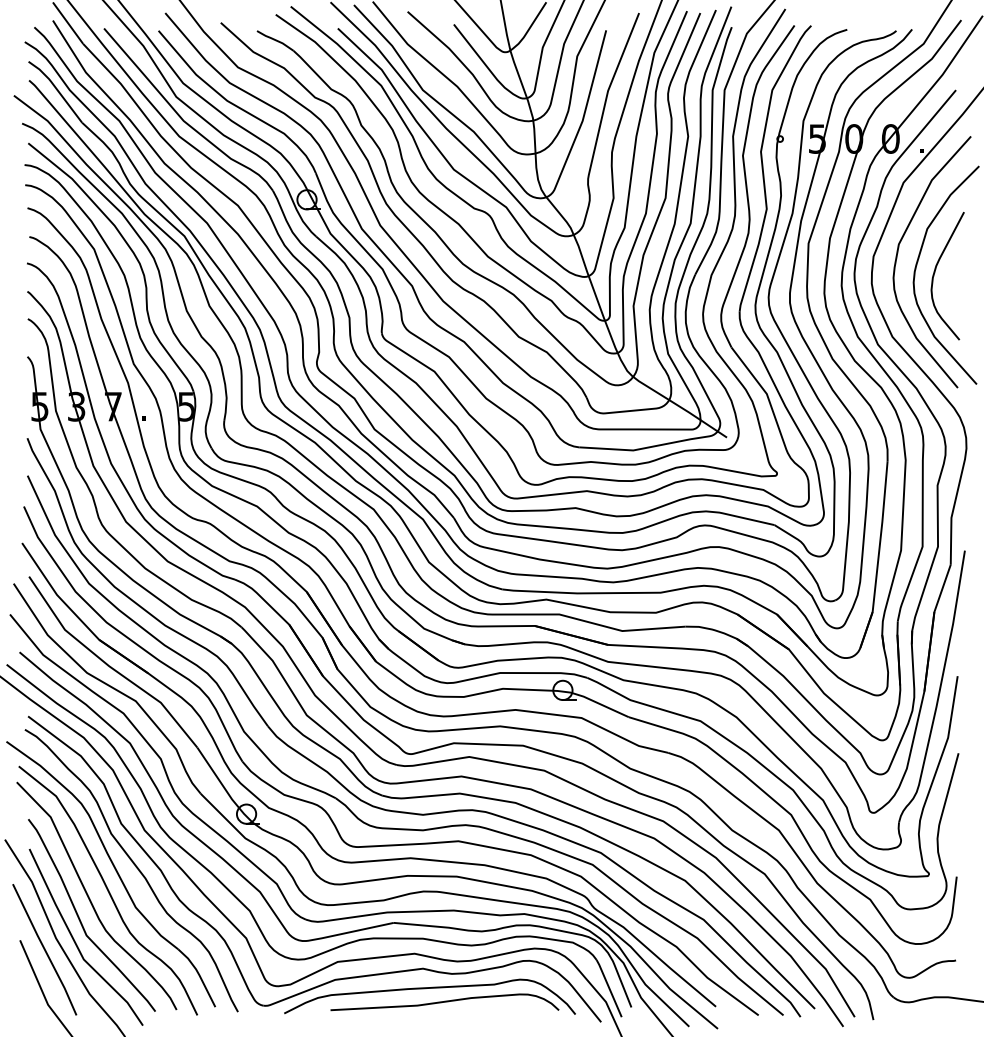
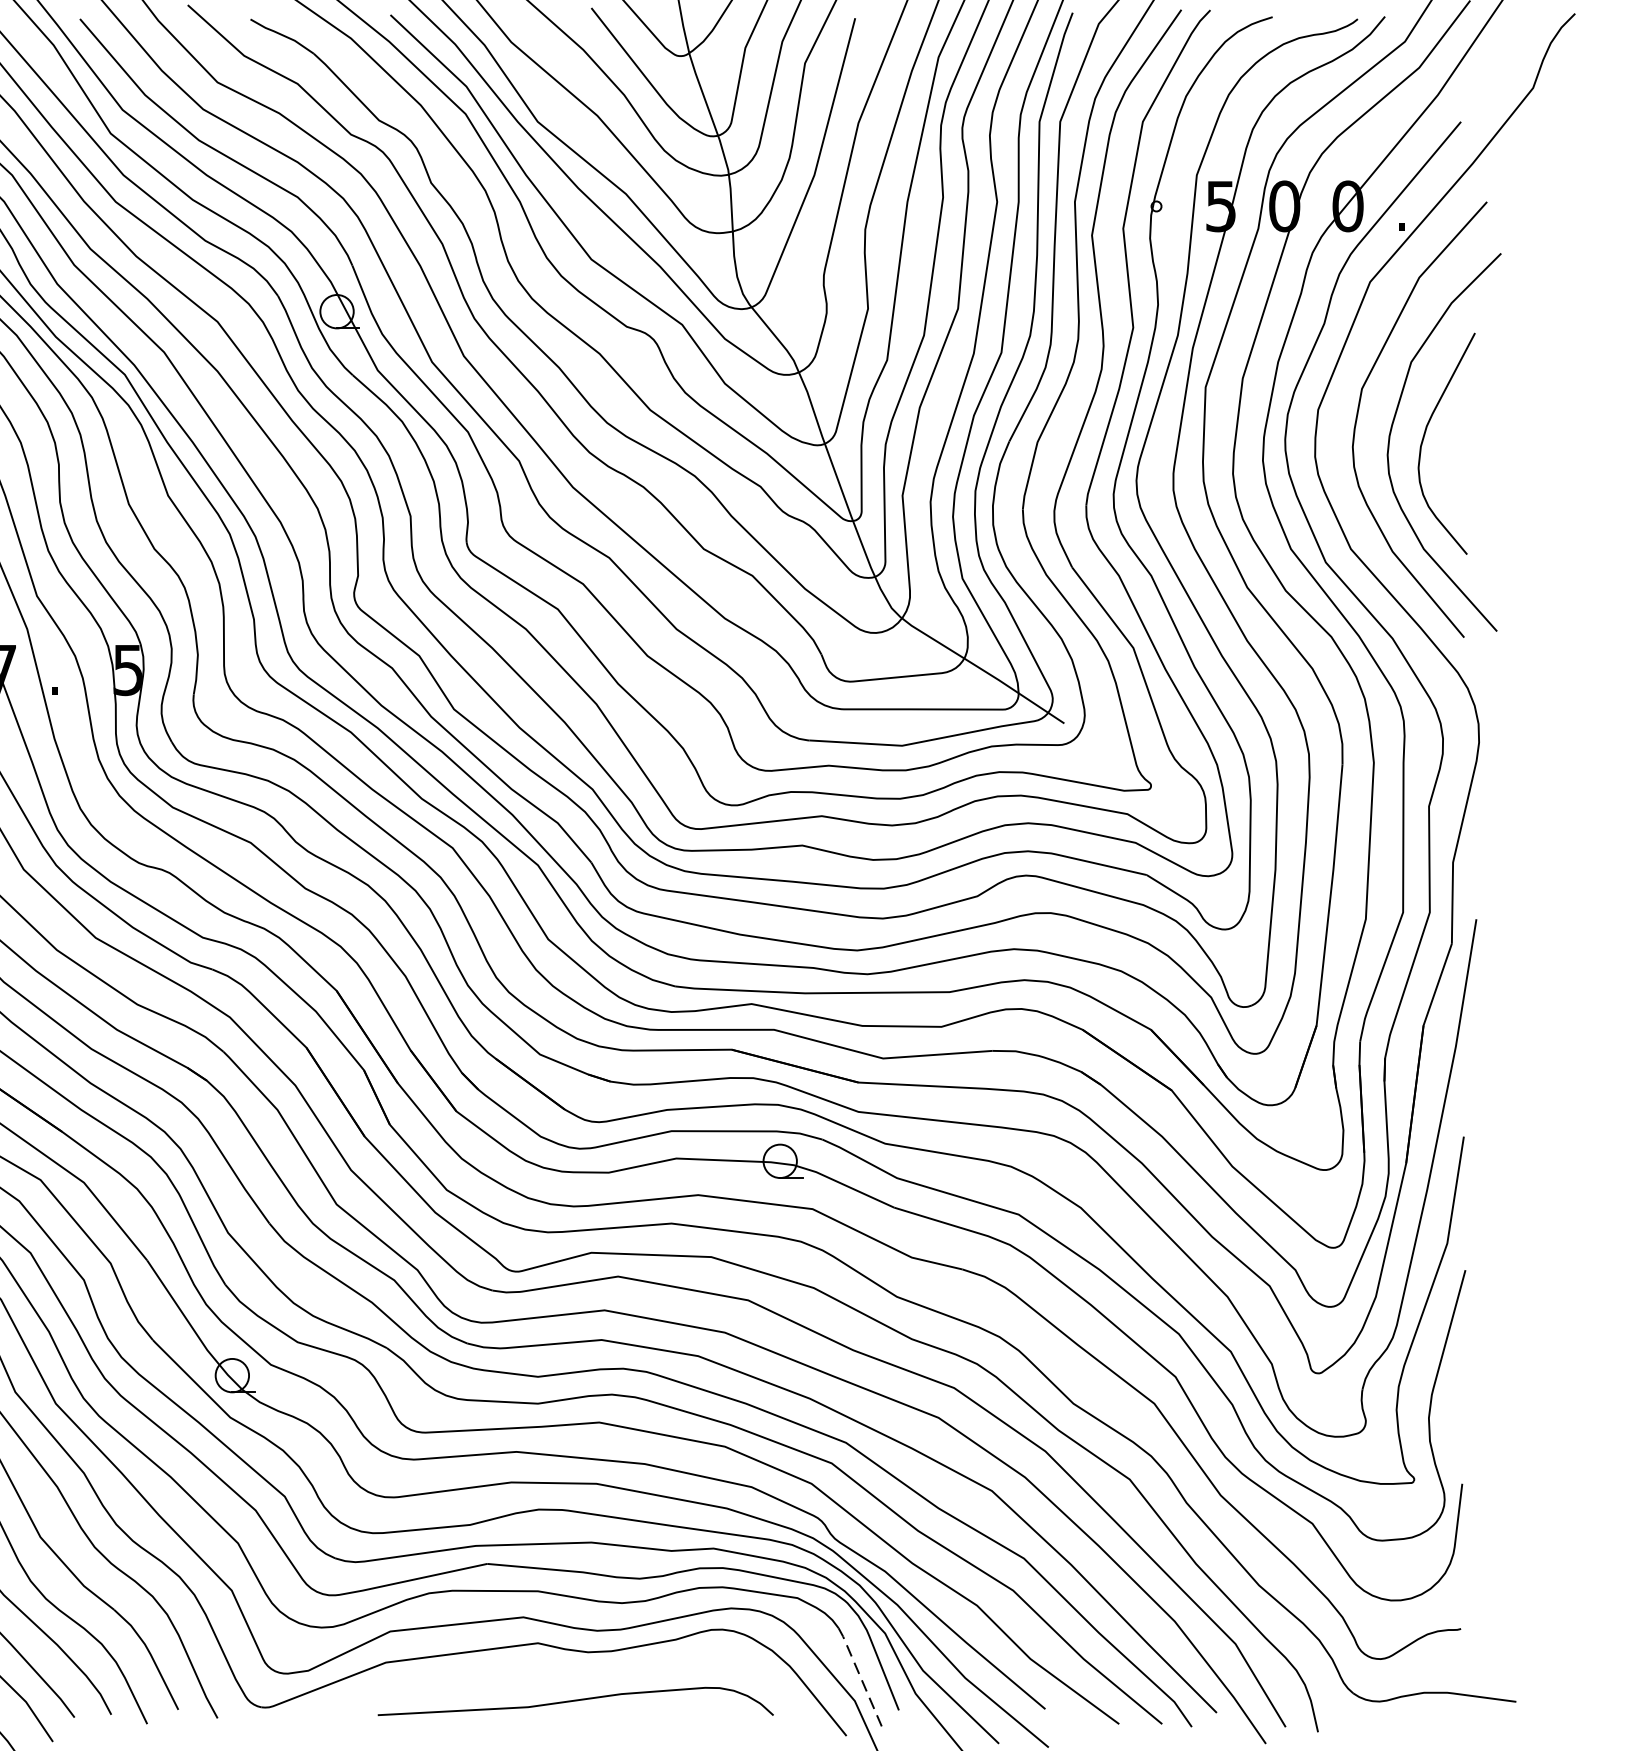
line: (609, 987) -> (860, 1675), solid -> dashed
curve: (429, 988) -> (549, 1677), removed

